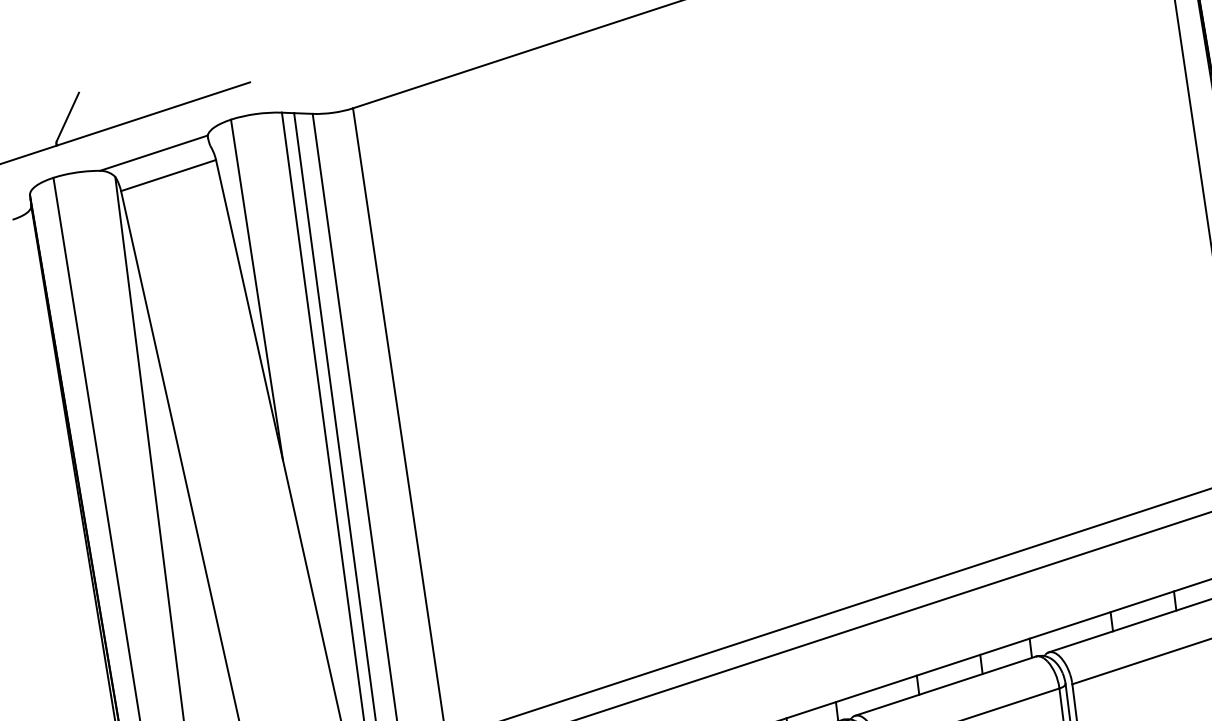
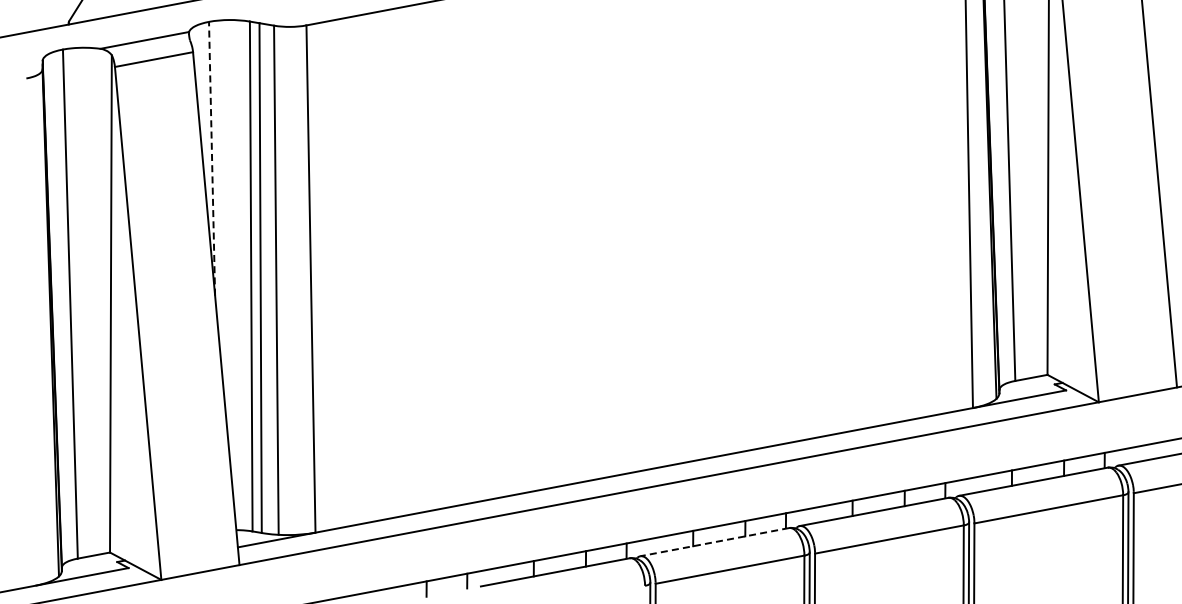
line: (257, 289) -> (212, 158), solid -> dashed
line: (945, 686) -> (714, 542), solid -> dashed

